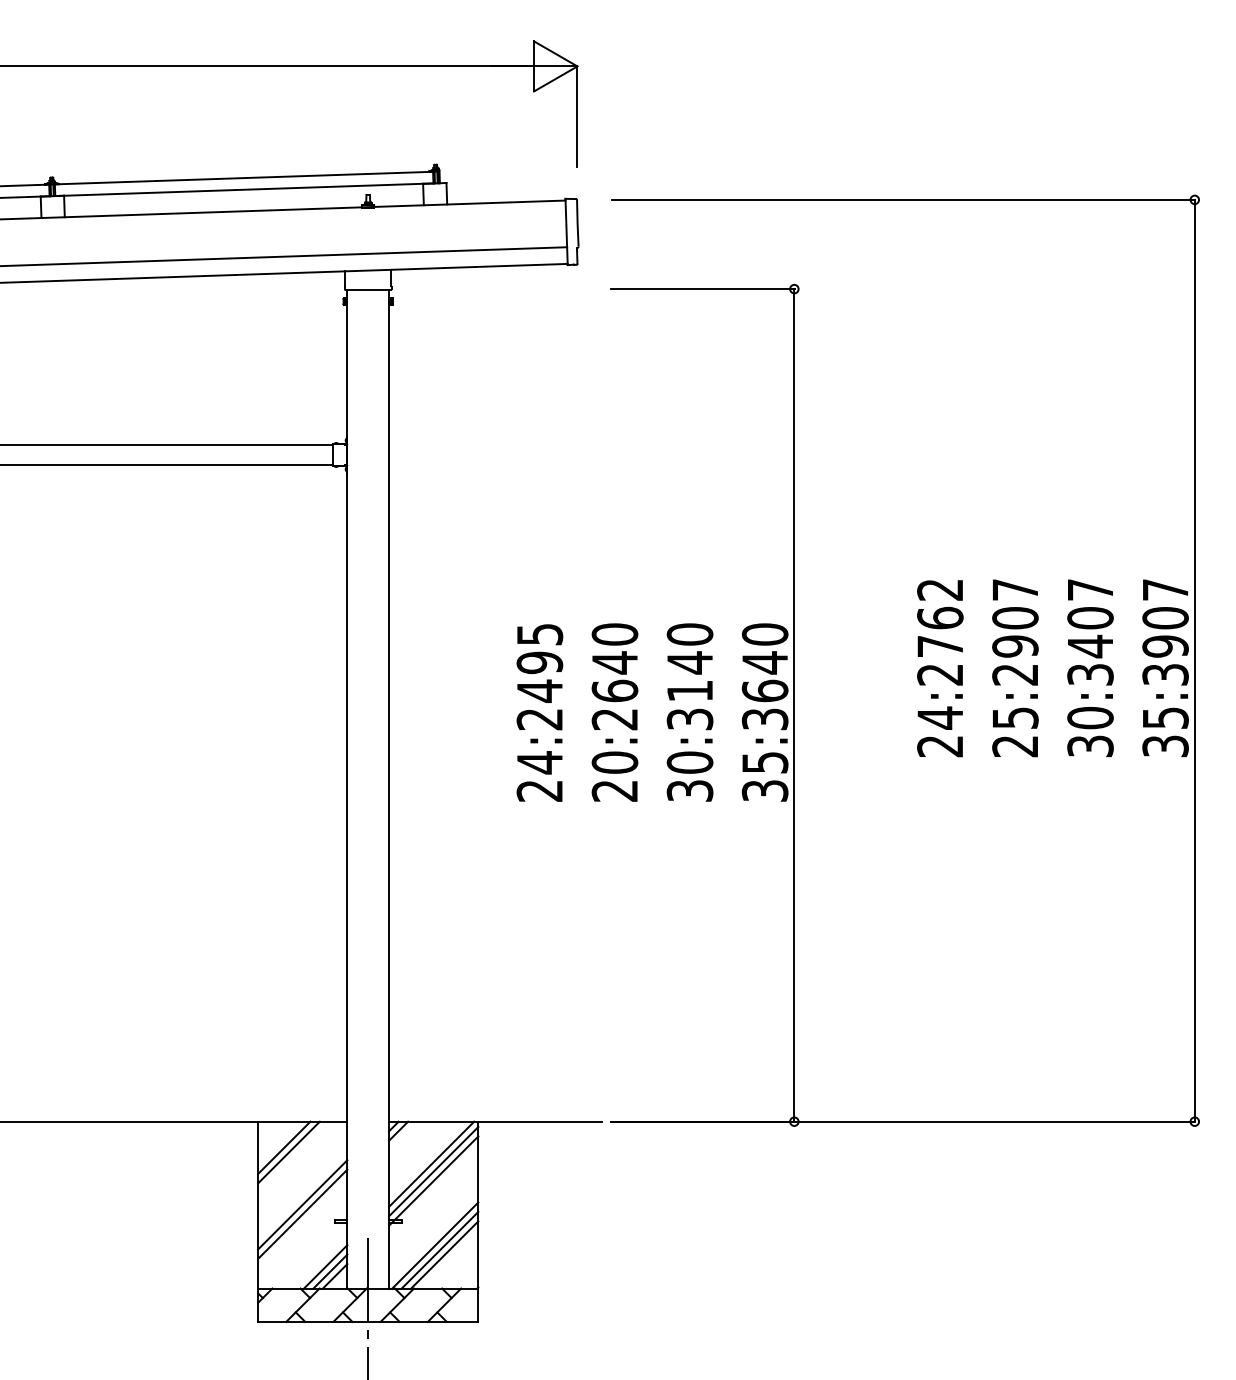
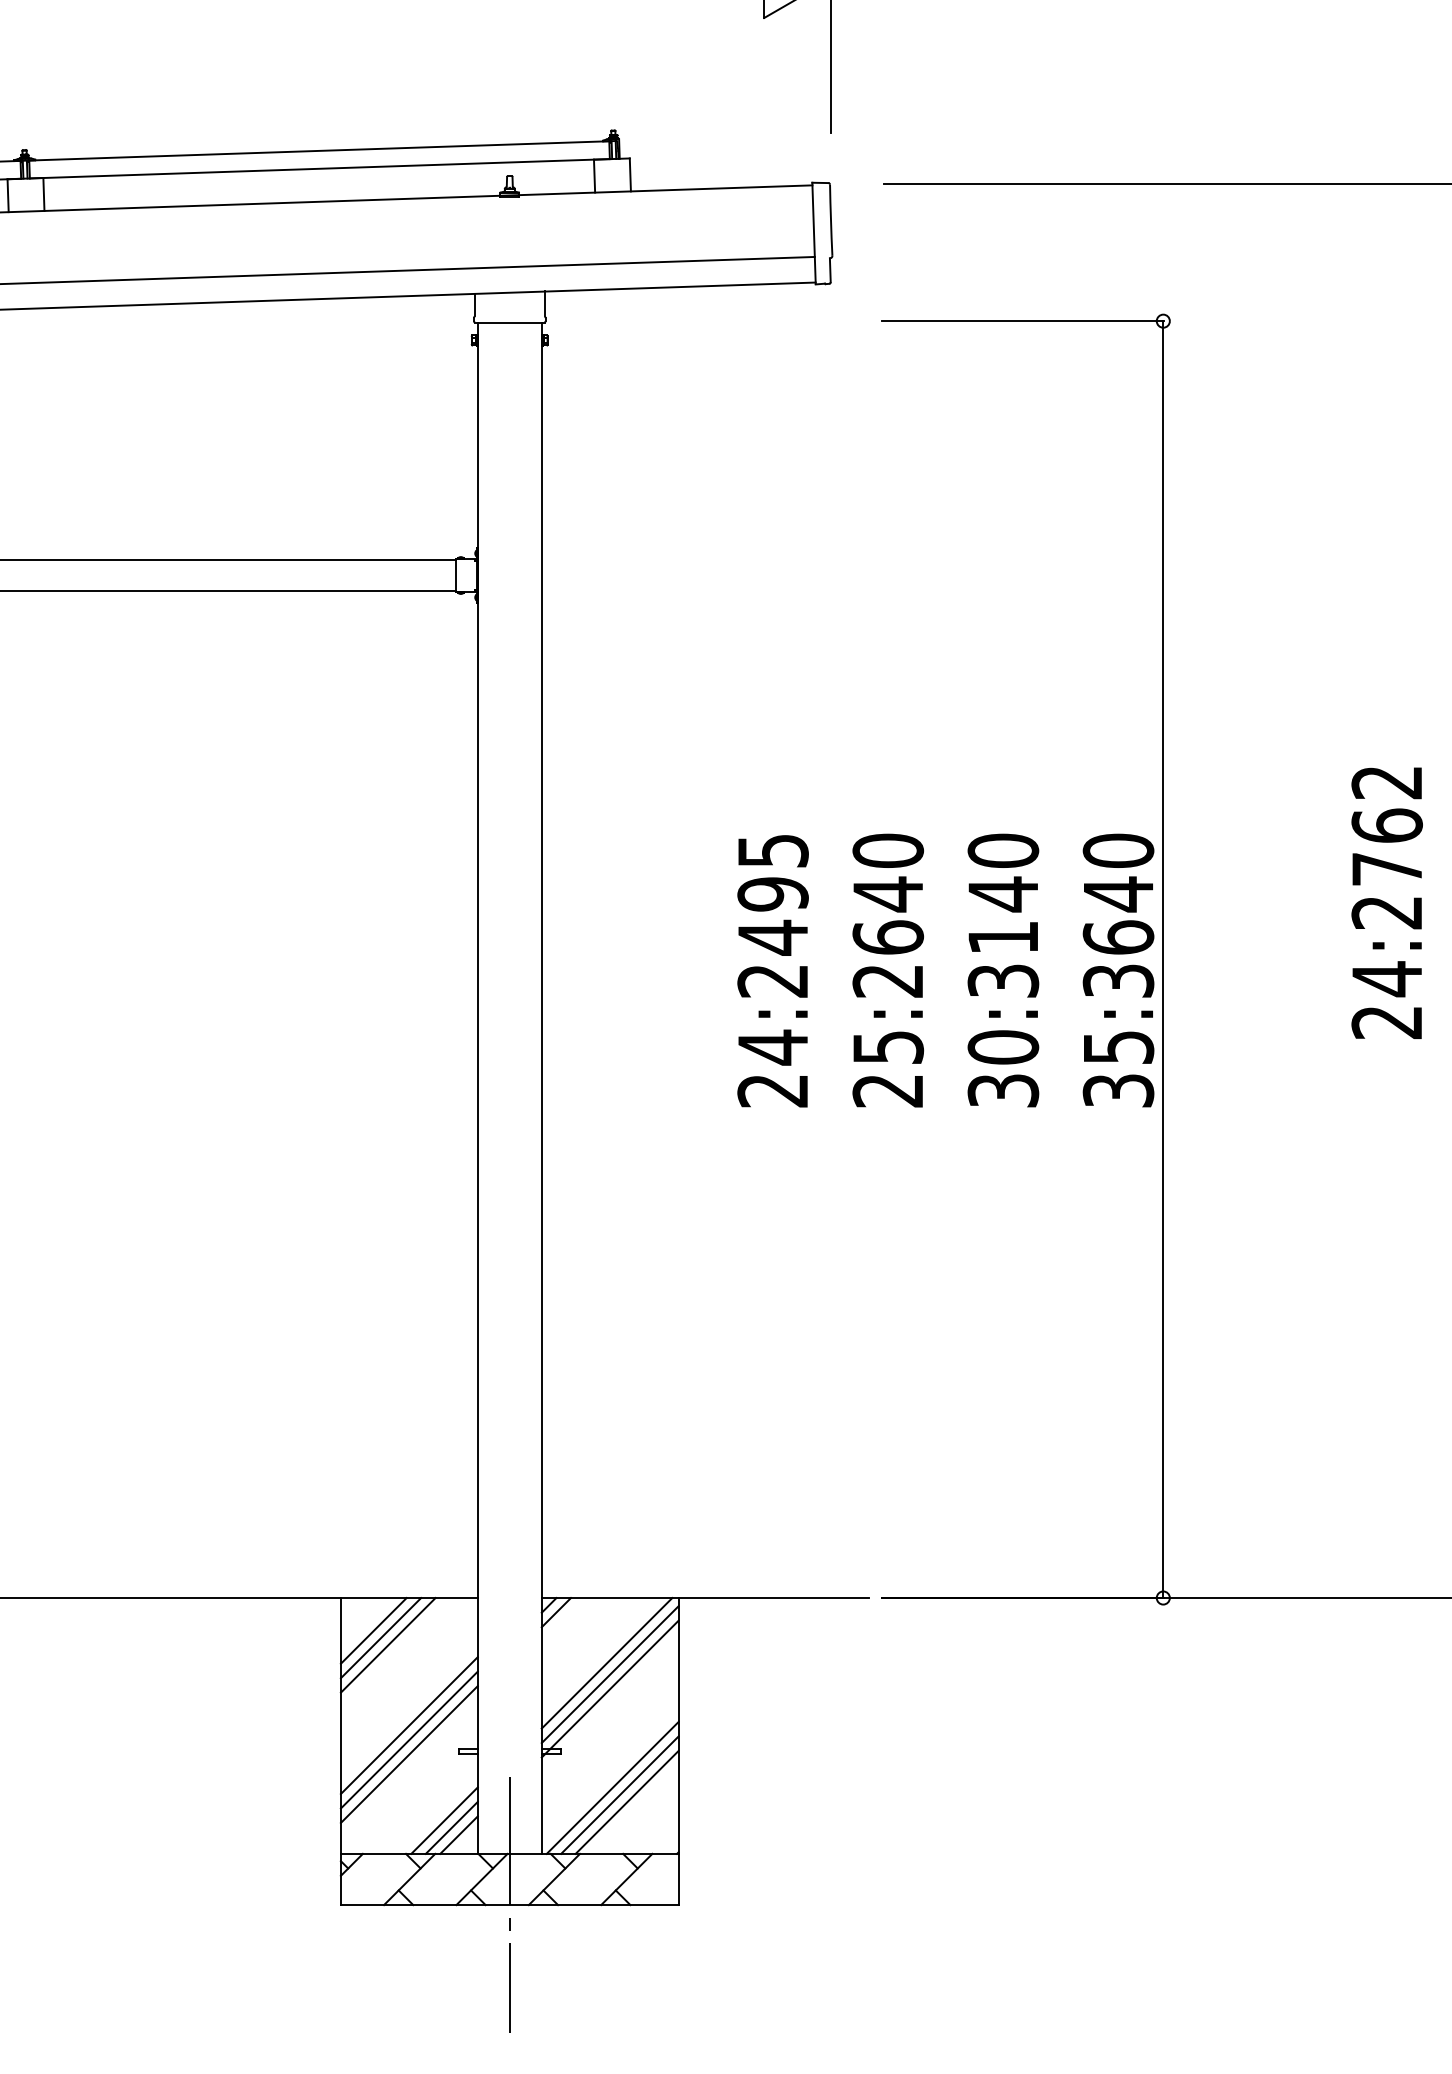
text: (614, 762) -> (887, 1047), 20:2640 -> 25:2640
line: (279, 1142) -> (373, 1629), added
line: (302, 1223) -> (409, 1754), added

